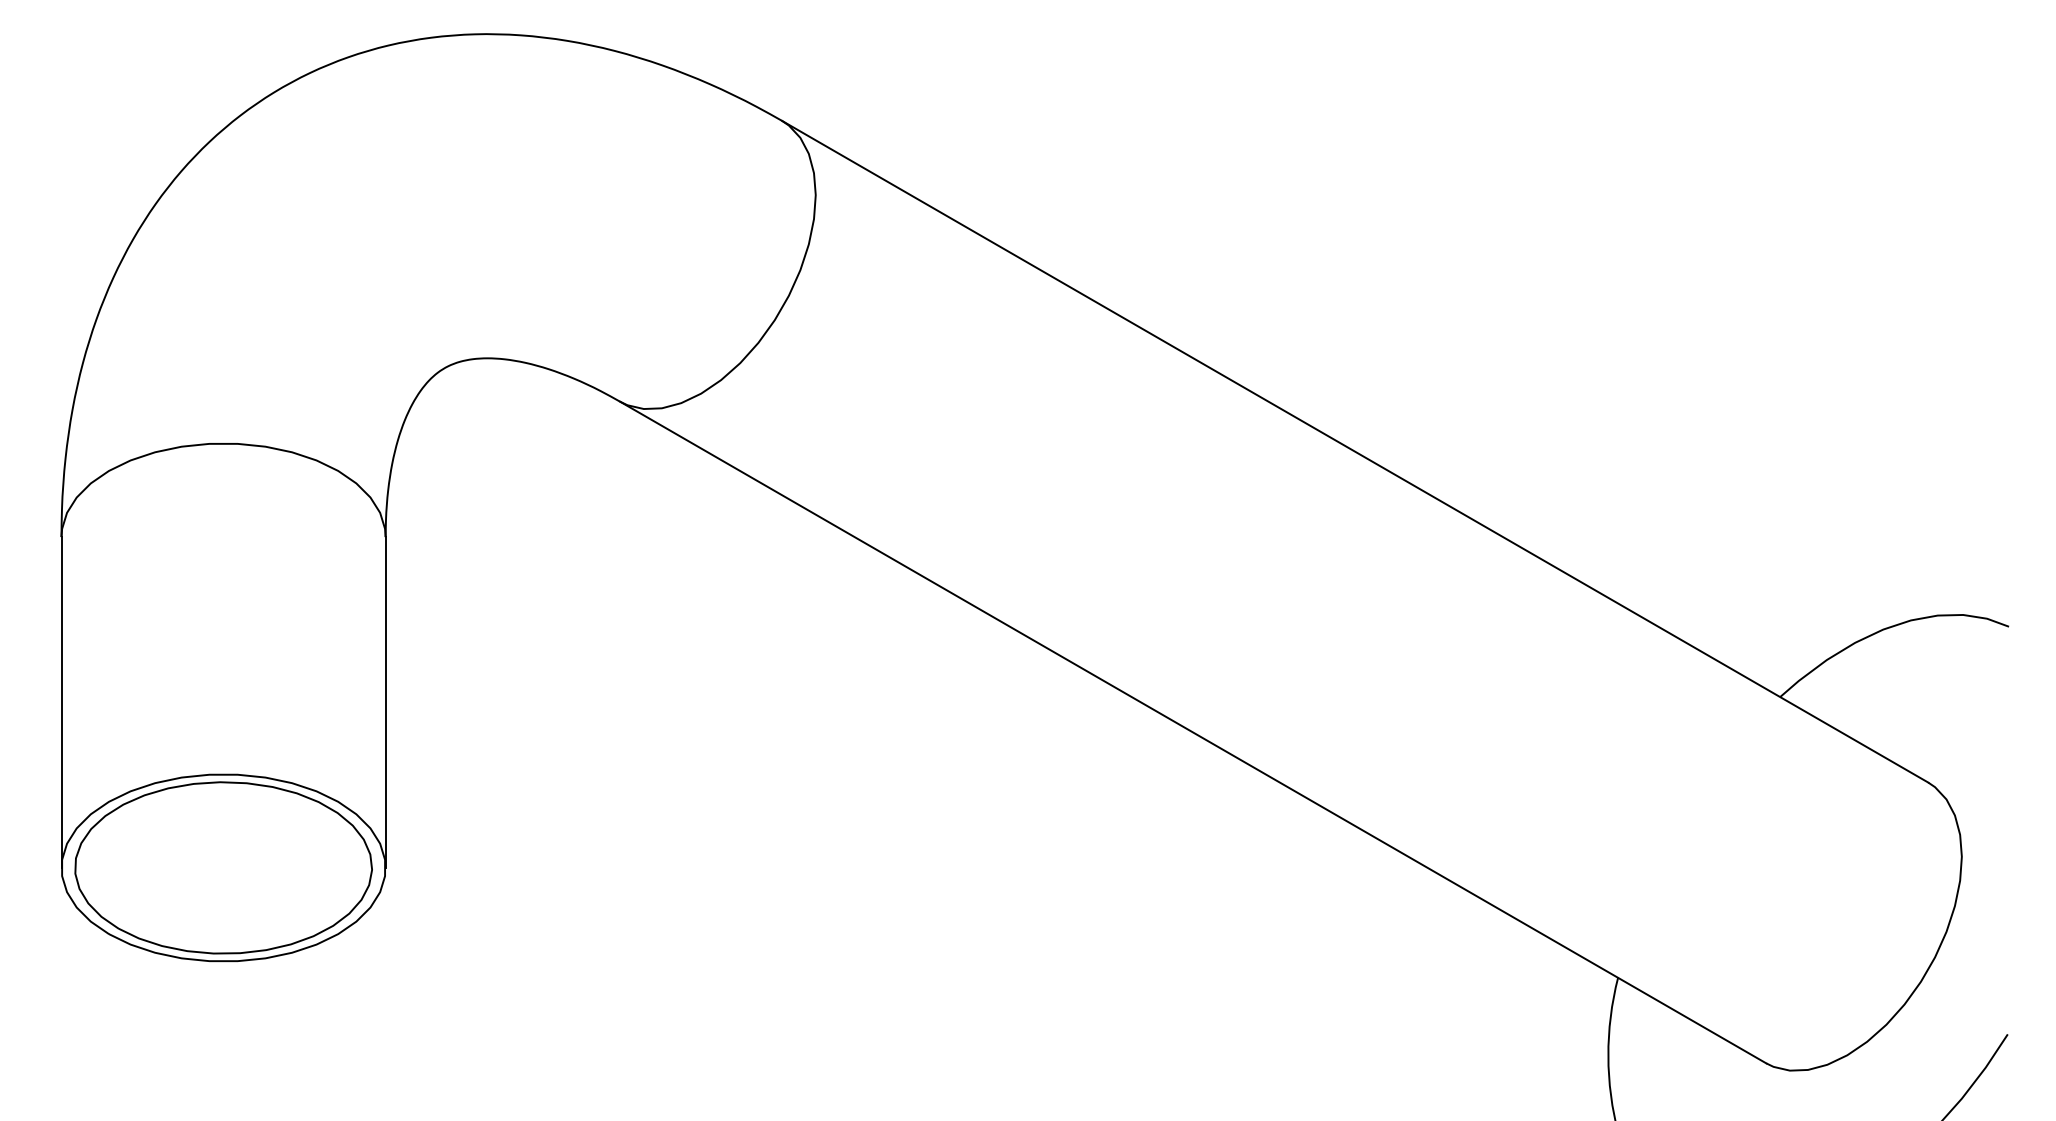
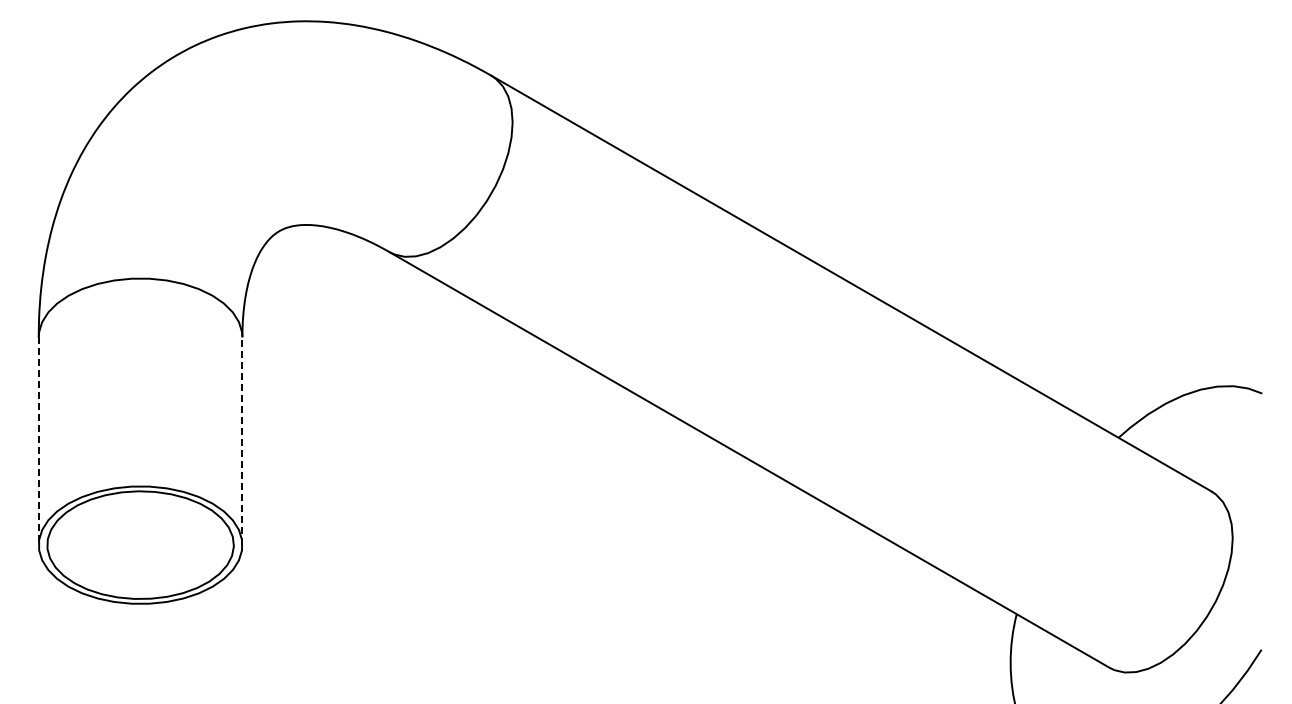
line: (61, 702) -> (38, 441), solid -> dashed
line: (385, 702) -> (242, 441), solid -> dashed

